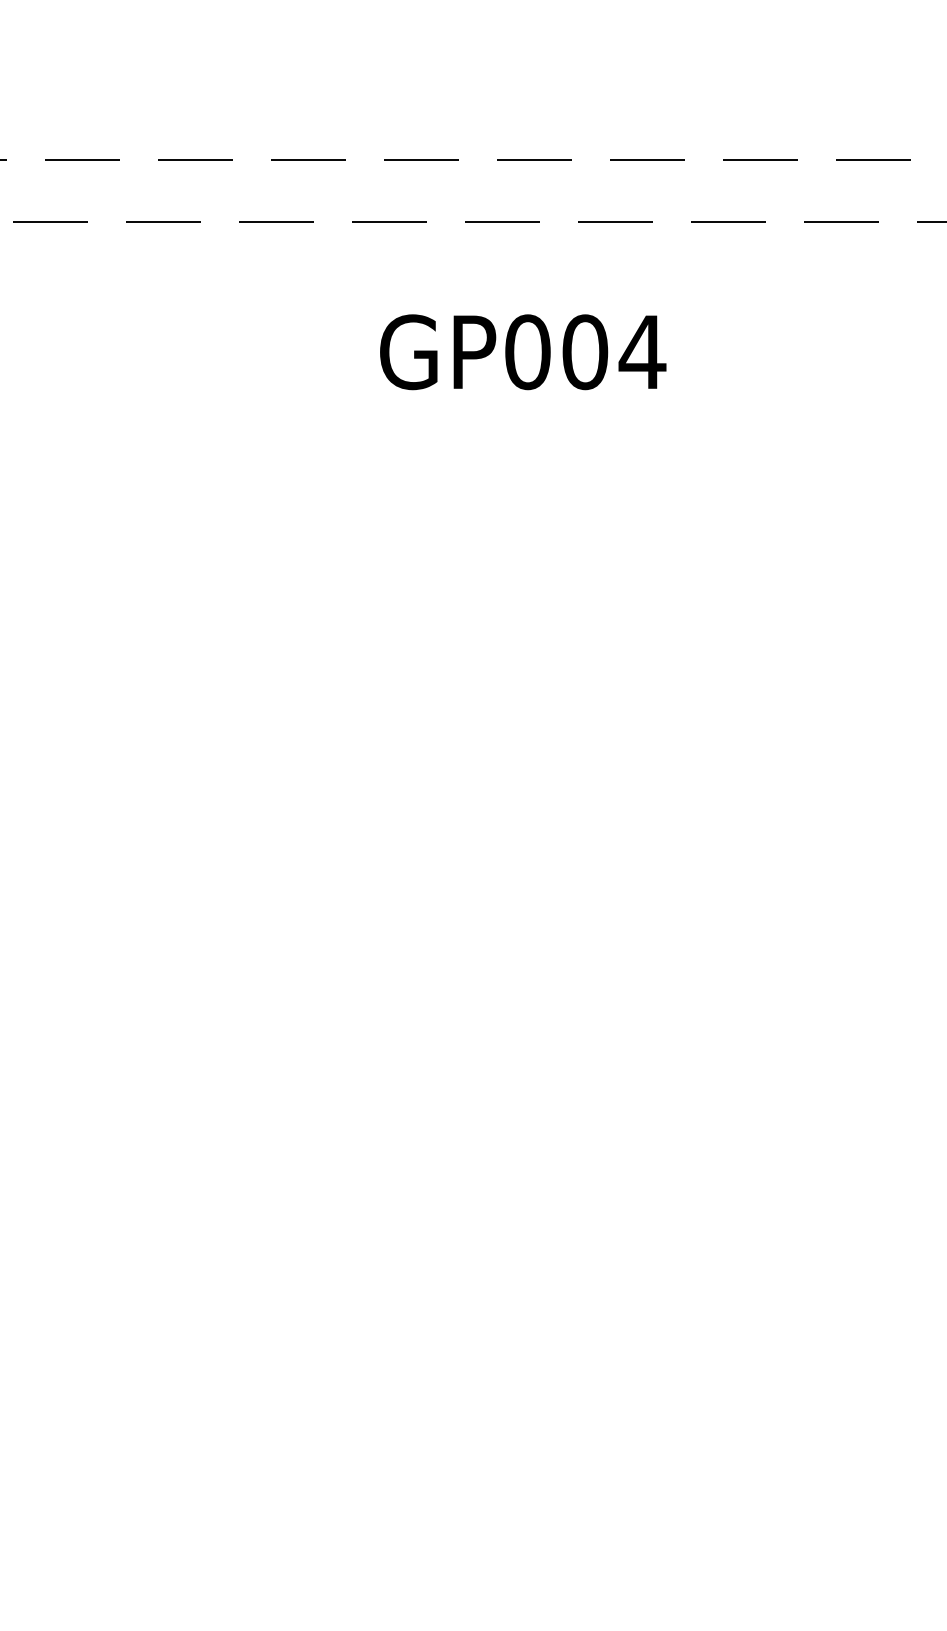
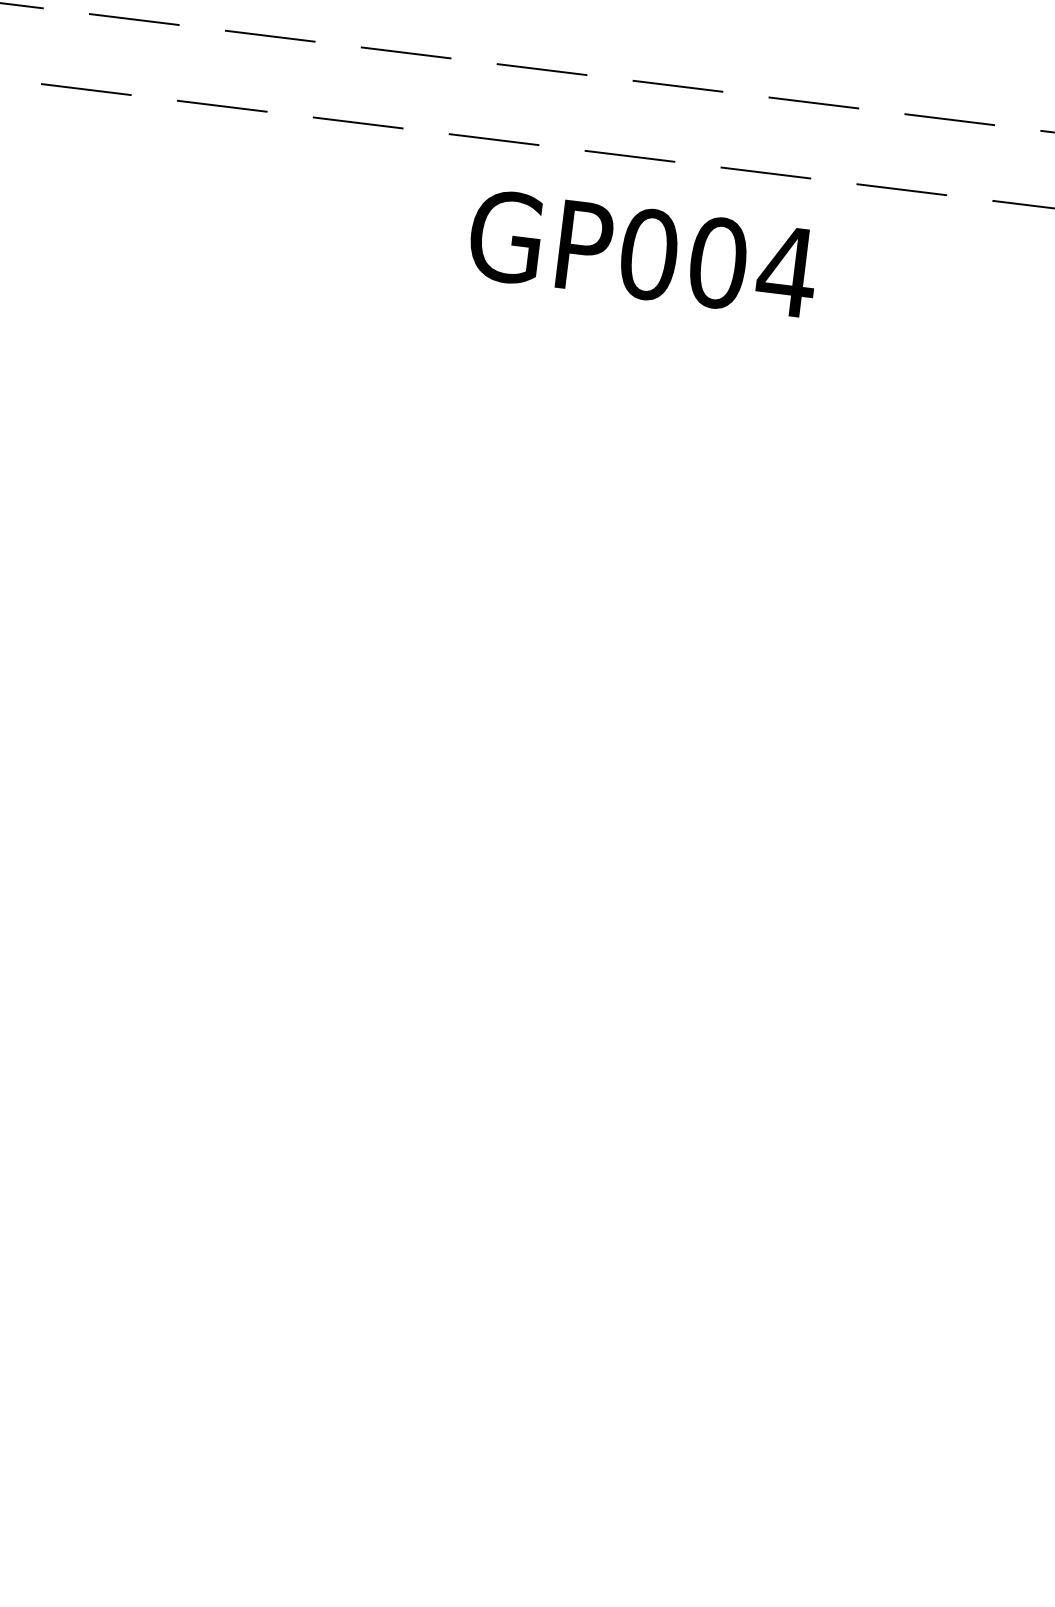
text: (523, 352) -> (643, 254), moved

